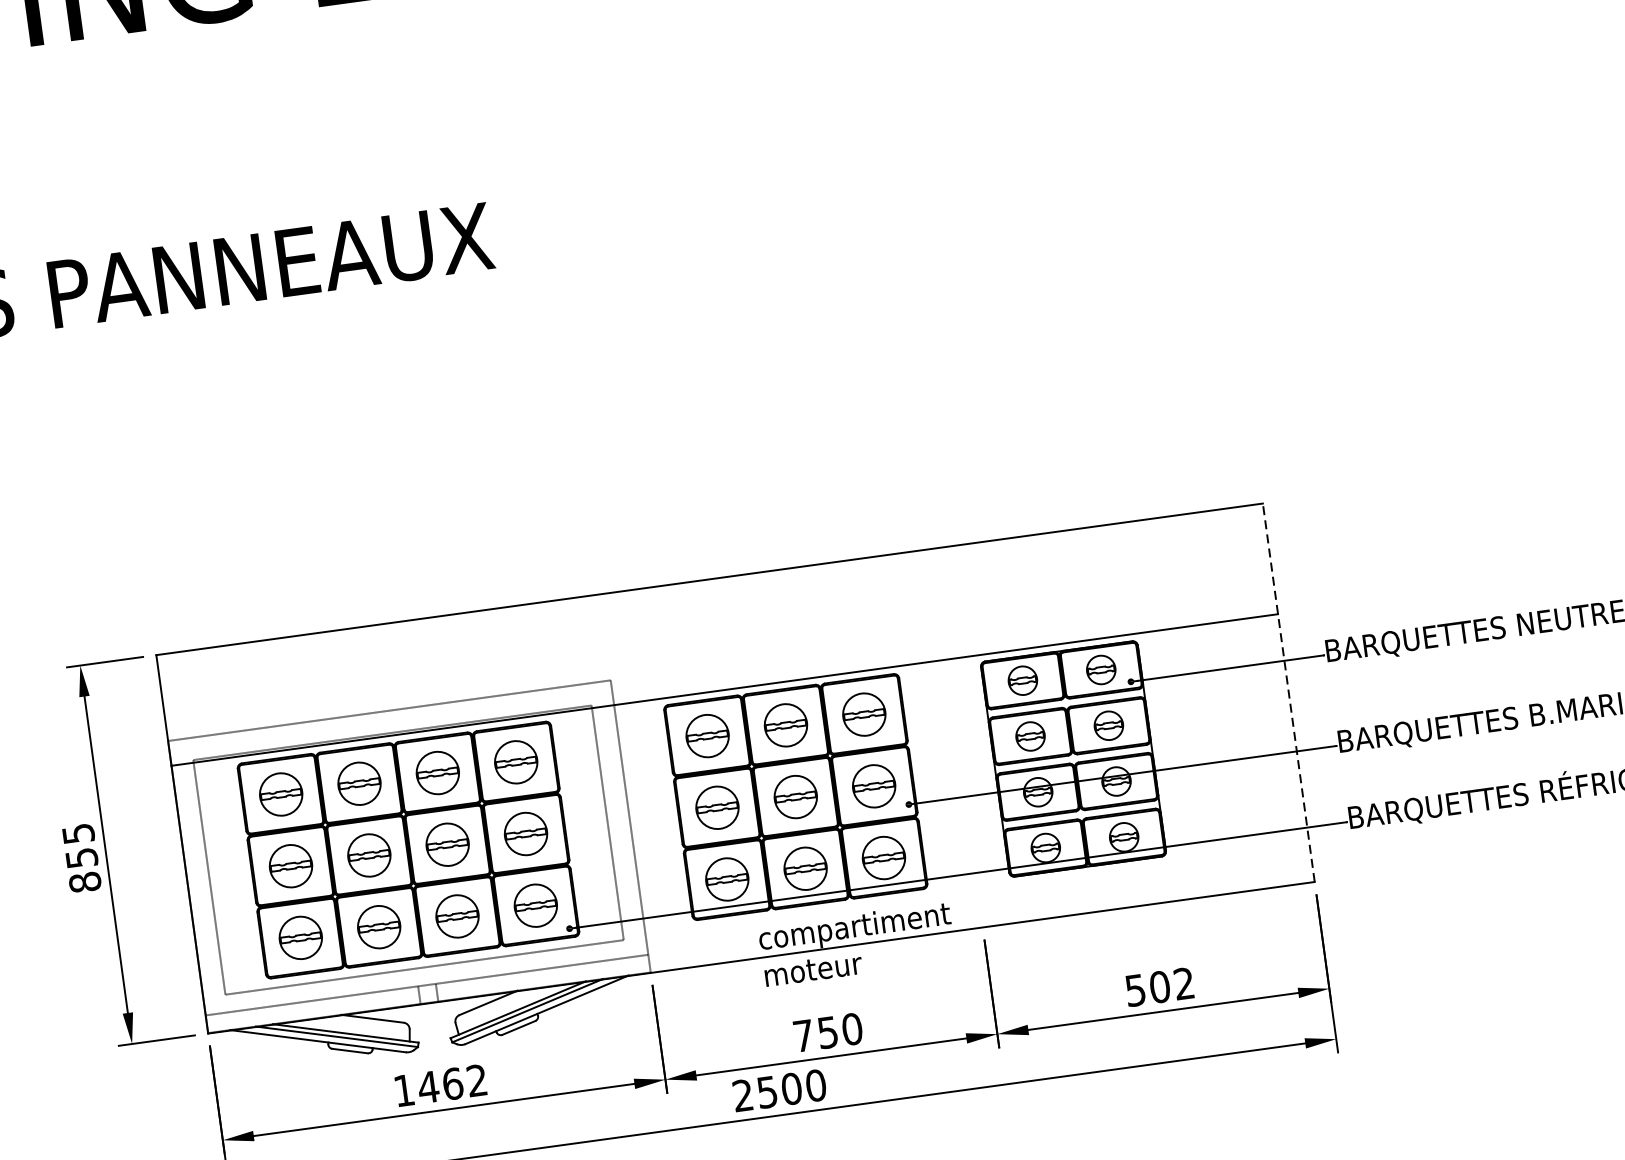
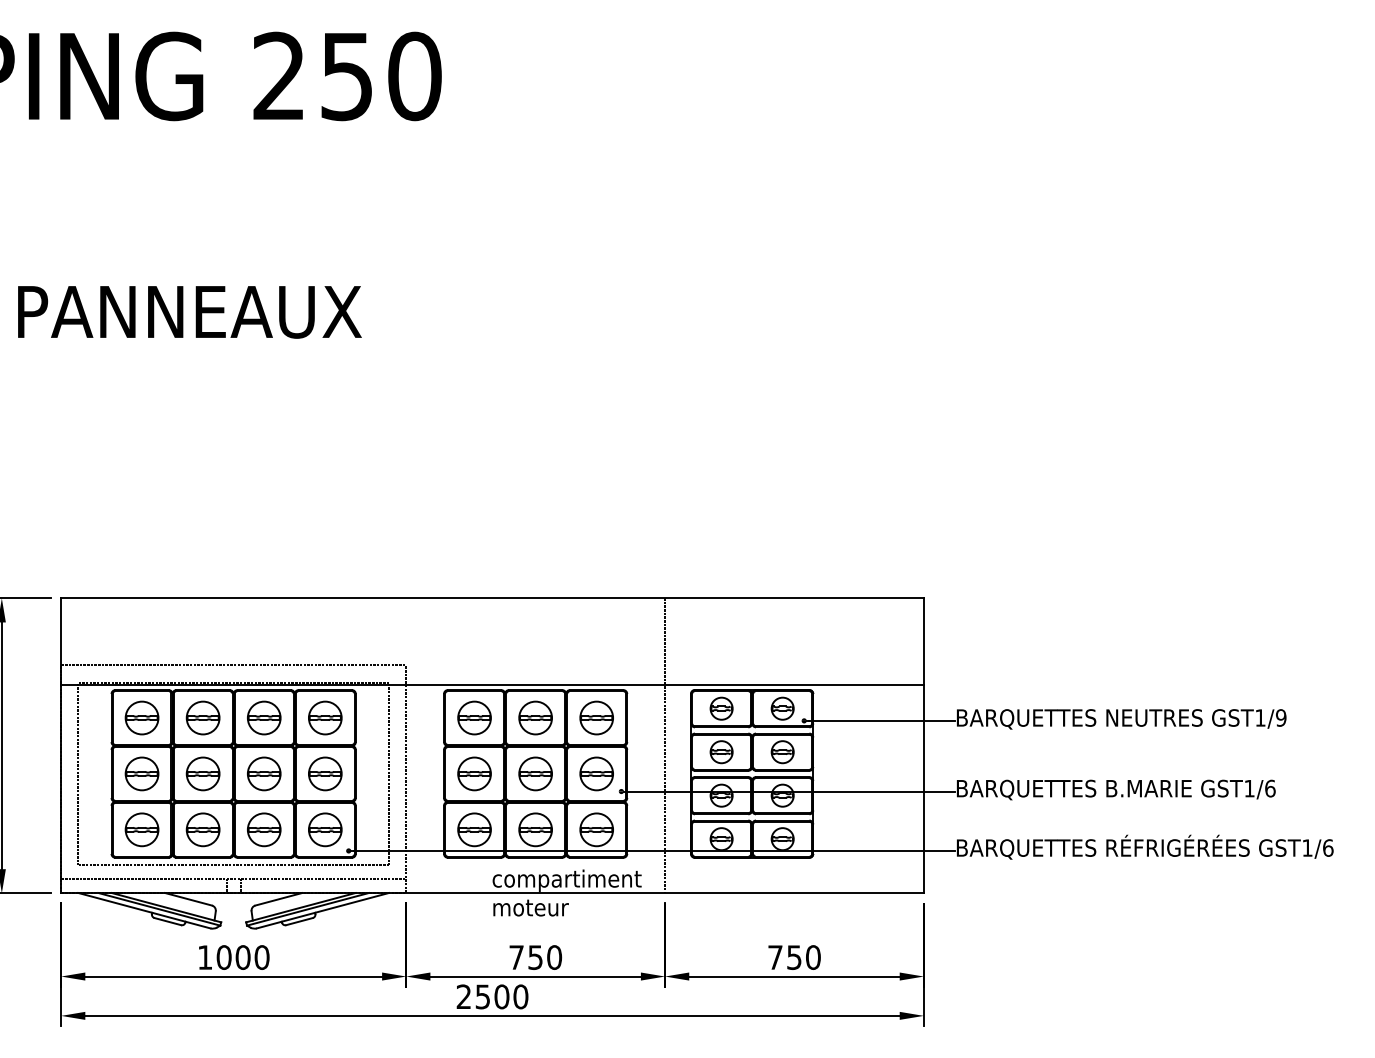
line: (1288, 692) -> (923, 745), dashed -> solid
line: (957, 737) -> (665, 745), added
text: (1160, 987) -> (794, 957), 502 -> 750
text: (452, 1083) -> (242, 957), 1462 -> 1000

